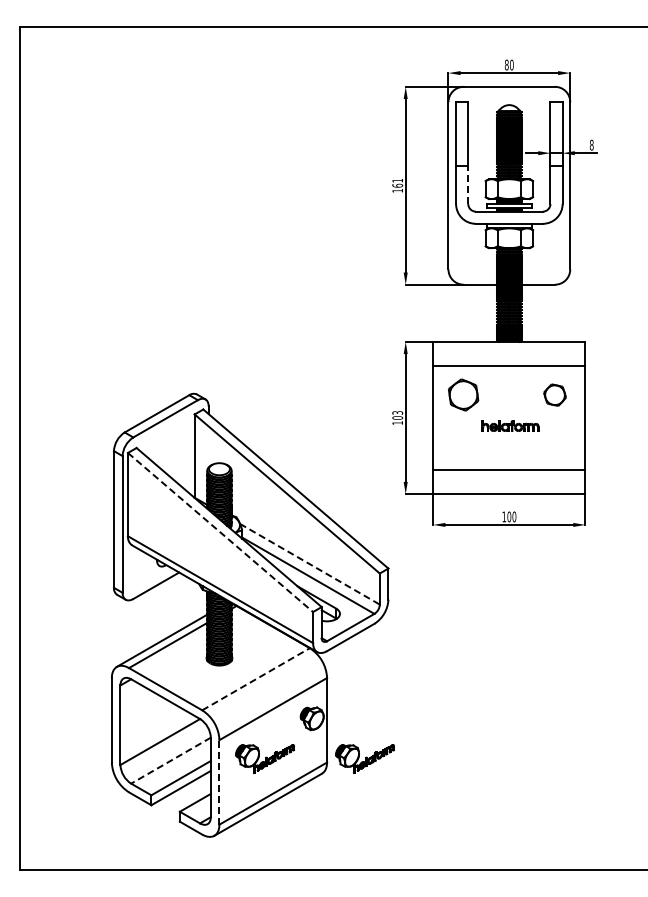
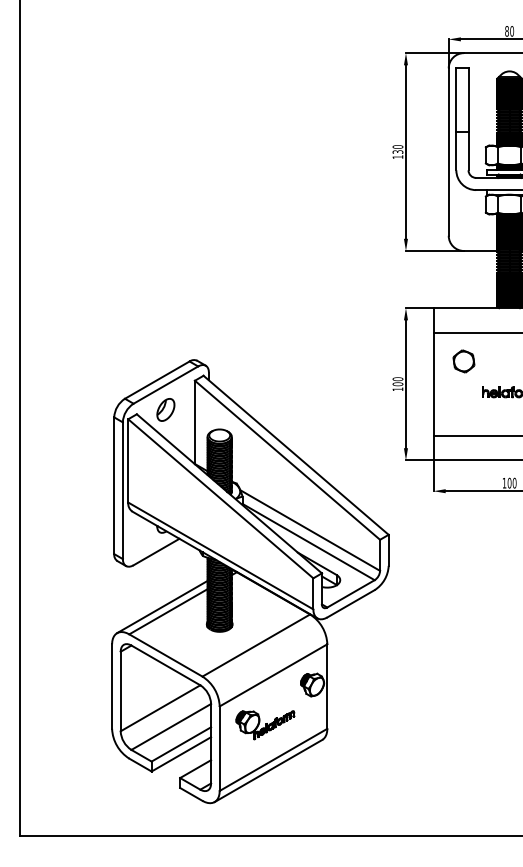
text: (397, 182) -> (397, 148), 161 -> 130
line: (468, 184) -> (468, 150), dashed -> solid
part: (463, 395) -> (463, 361), size x0.71
text: (397, 412) -> (397, 378), 103 -> 100
part: (165, 443) -> (165, 409), added
line: (220, 532) -> (220, 498), dashed -> solid
line: (309, 564) -> (309, 530), dashed -> solid
line: (256, 679) -> (256, 645), dashed -> solid
part: (364, 758) -> (364, 724), removed
line: (171, 760) -> (171, 726), dashed -> solid
line: (219, 781) -> (219, 747), dashed -> solid

